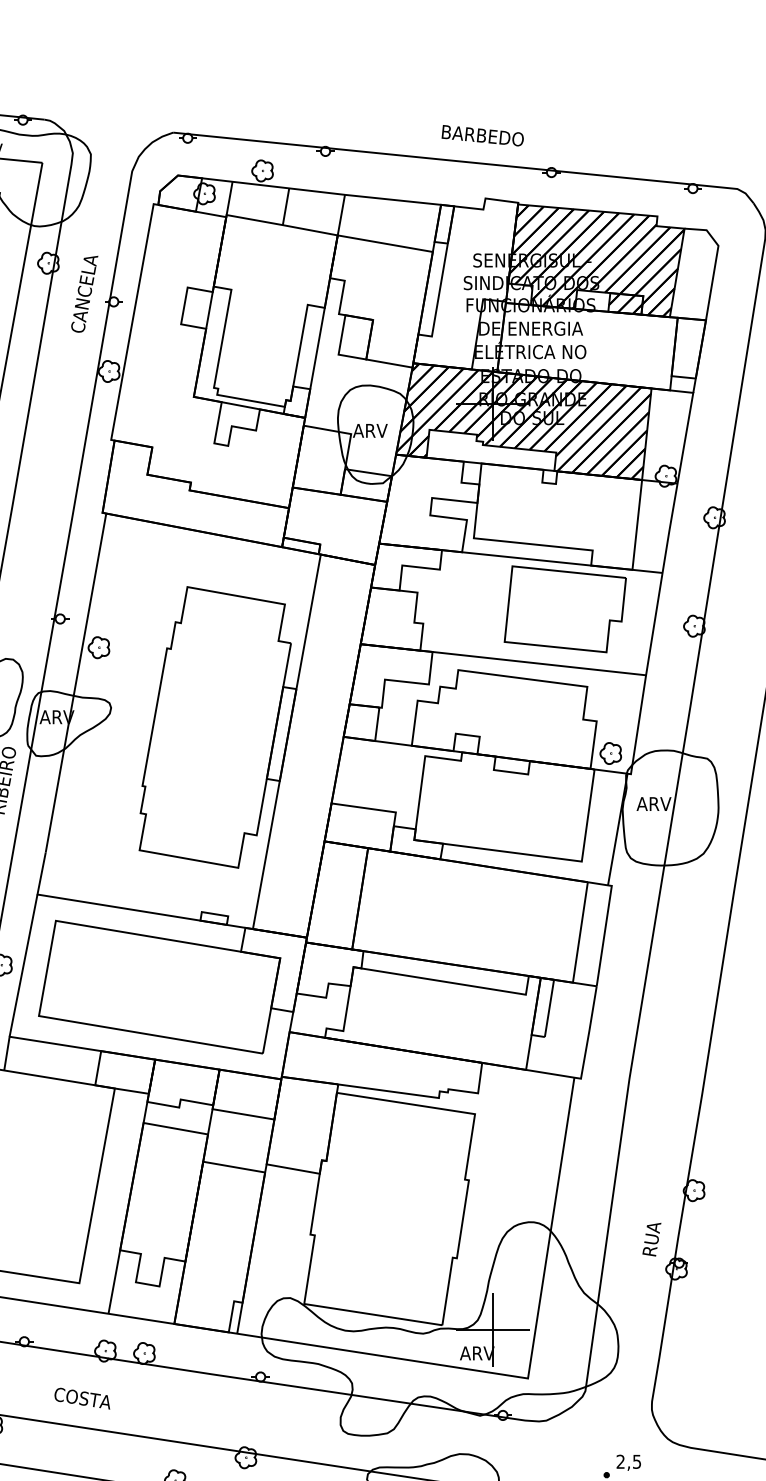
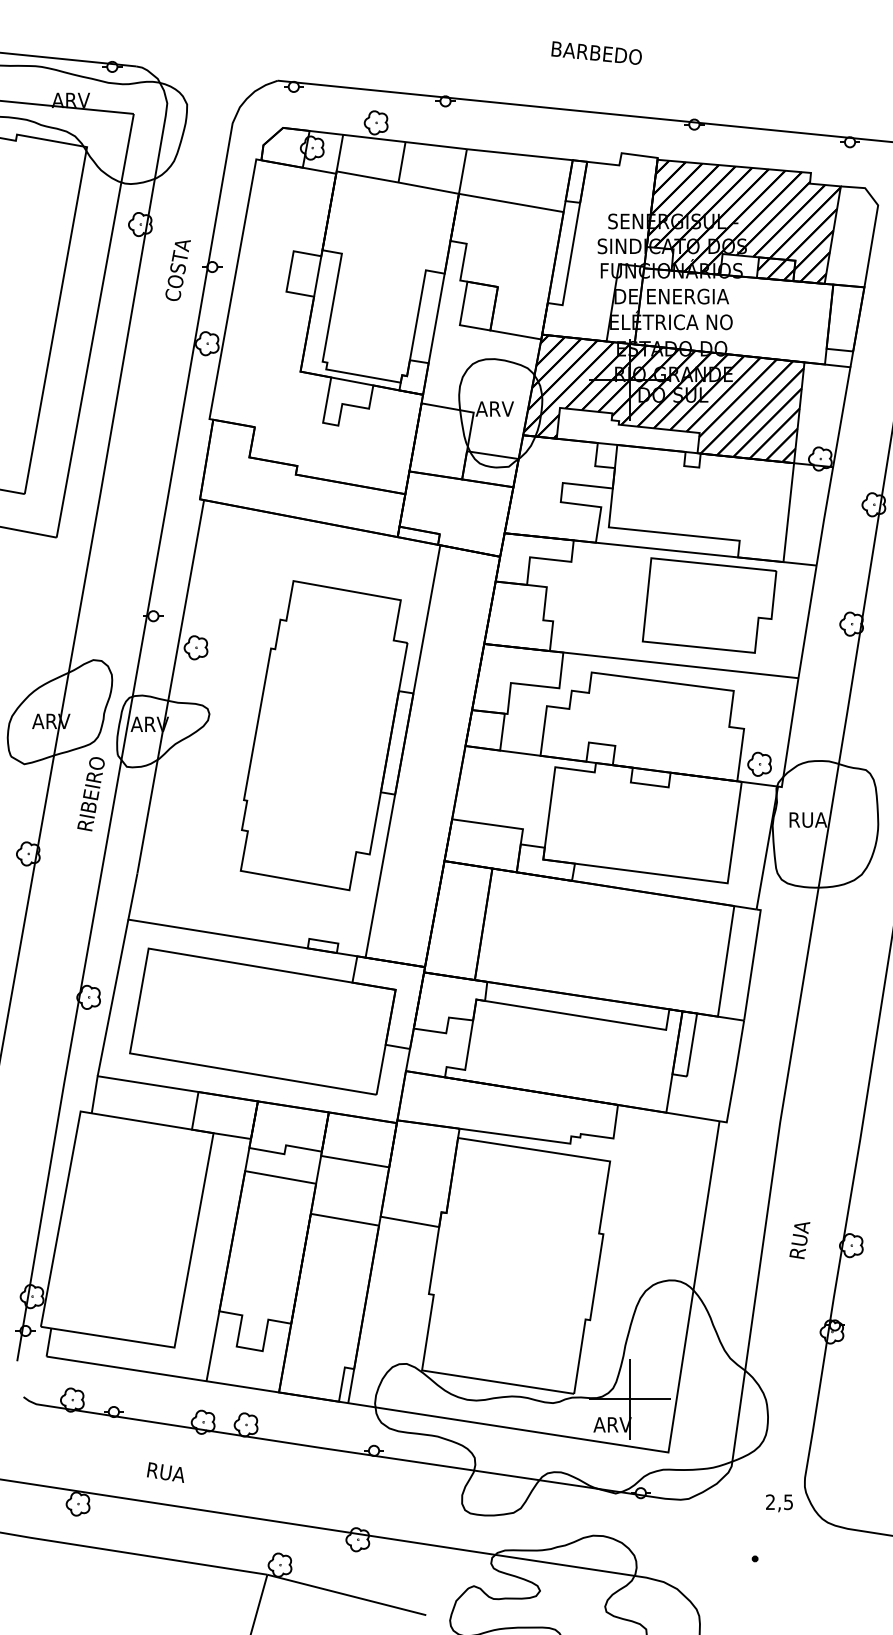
text: (482, 135) -> (596, 52), moved
text: (85, 288) -> (181, 252), CANCELA -> COSTA
text: (654, 803) -> (807, 819), ARV -> RUA
text: (651, 1239) -> (799, 1240), moved
text: (82, 1398) -> (177, 1474), COSTA -> RUA
text: (628, 1462) -> (779, 1503), moved

